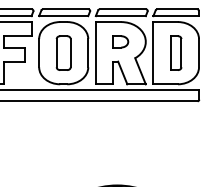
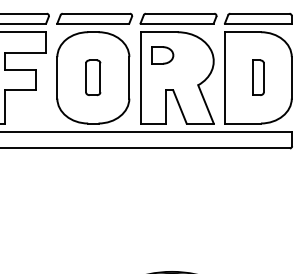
part: (120, 41) -> (161, 54), moved
part: (63, 52) -> (93, 76), size x0.7
part: (176, 52) -> (258, 76), size x0.7

